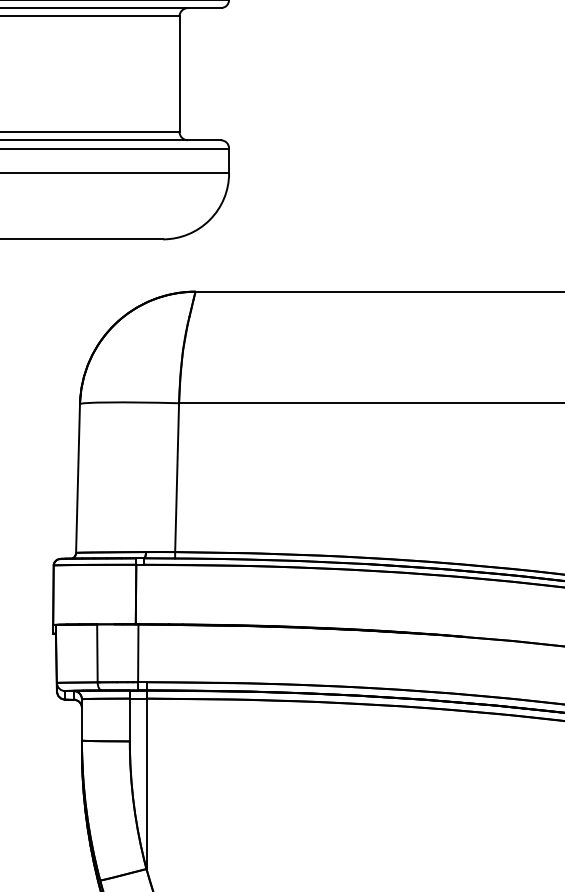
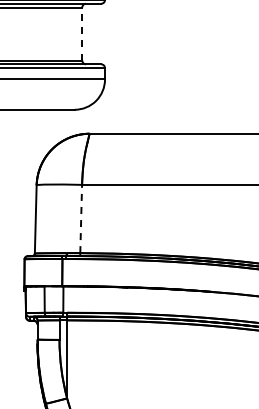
line: (179, 75) -> (82, 34), solid -> dashed
line: (177, 476) -> (81, 218), solid -> dashed

